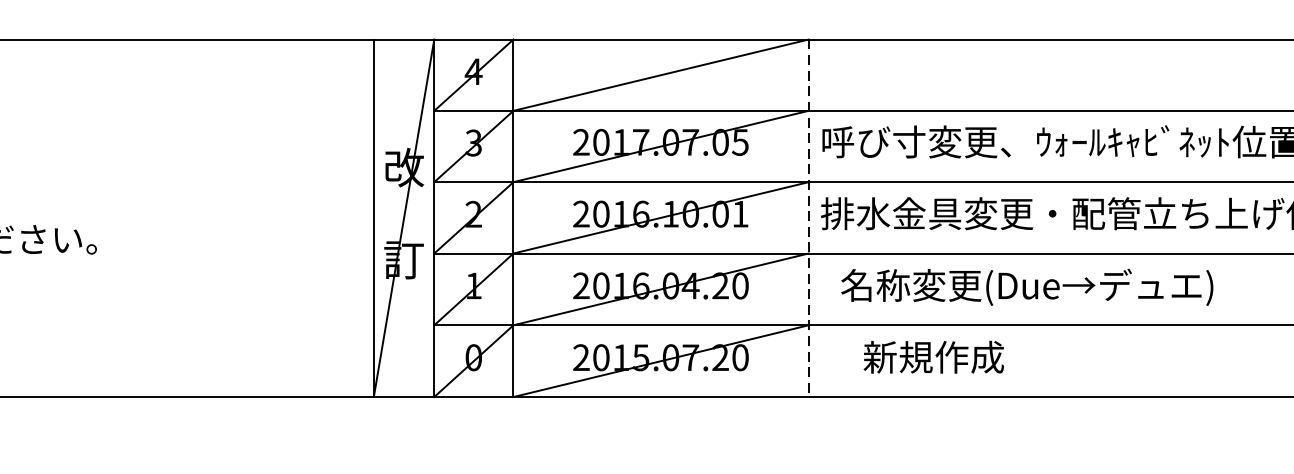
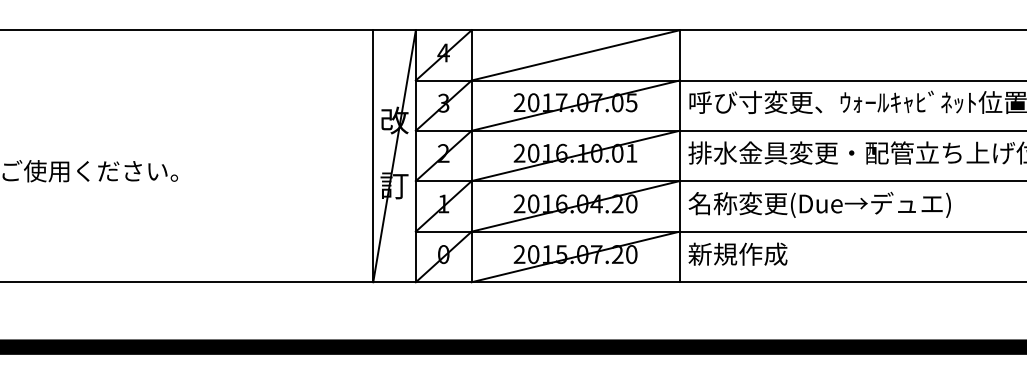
line: (808, 218) -> (679, 156), dashed -> solid
text: (1026, 286) -> (819, 204), moved
text: (933, 356) -> (737, 253), moved

